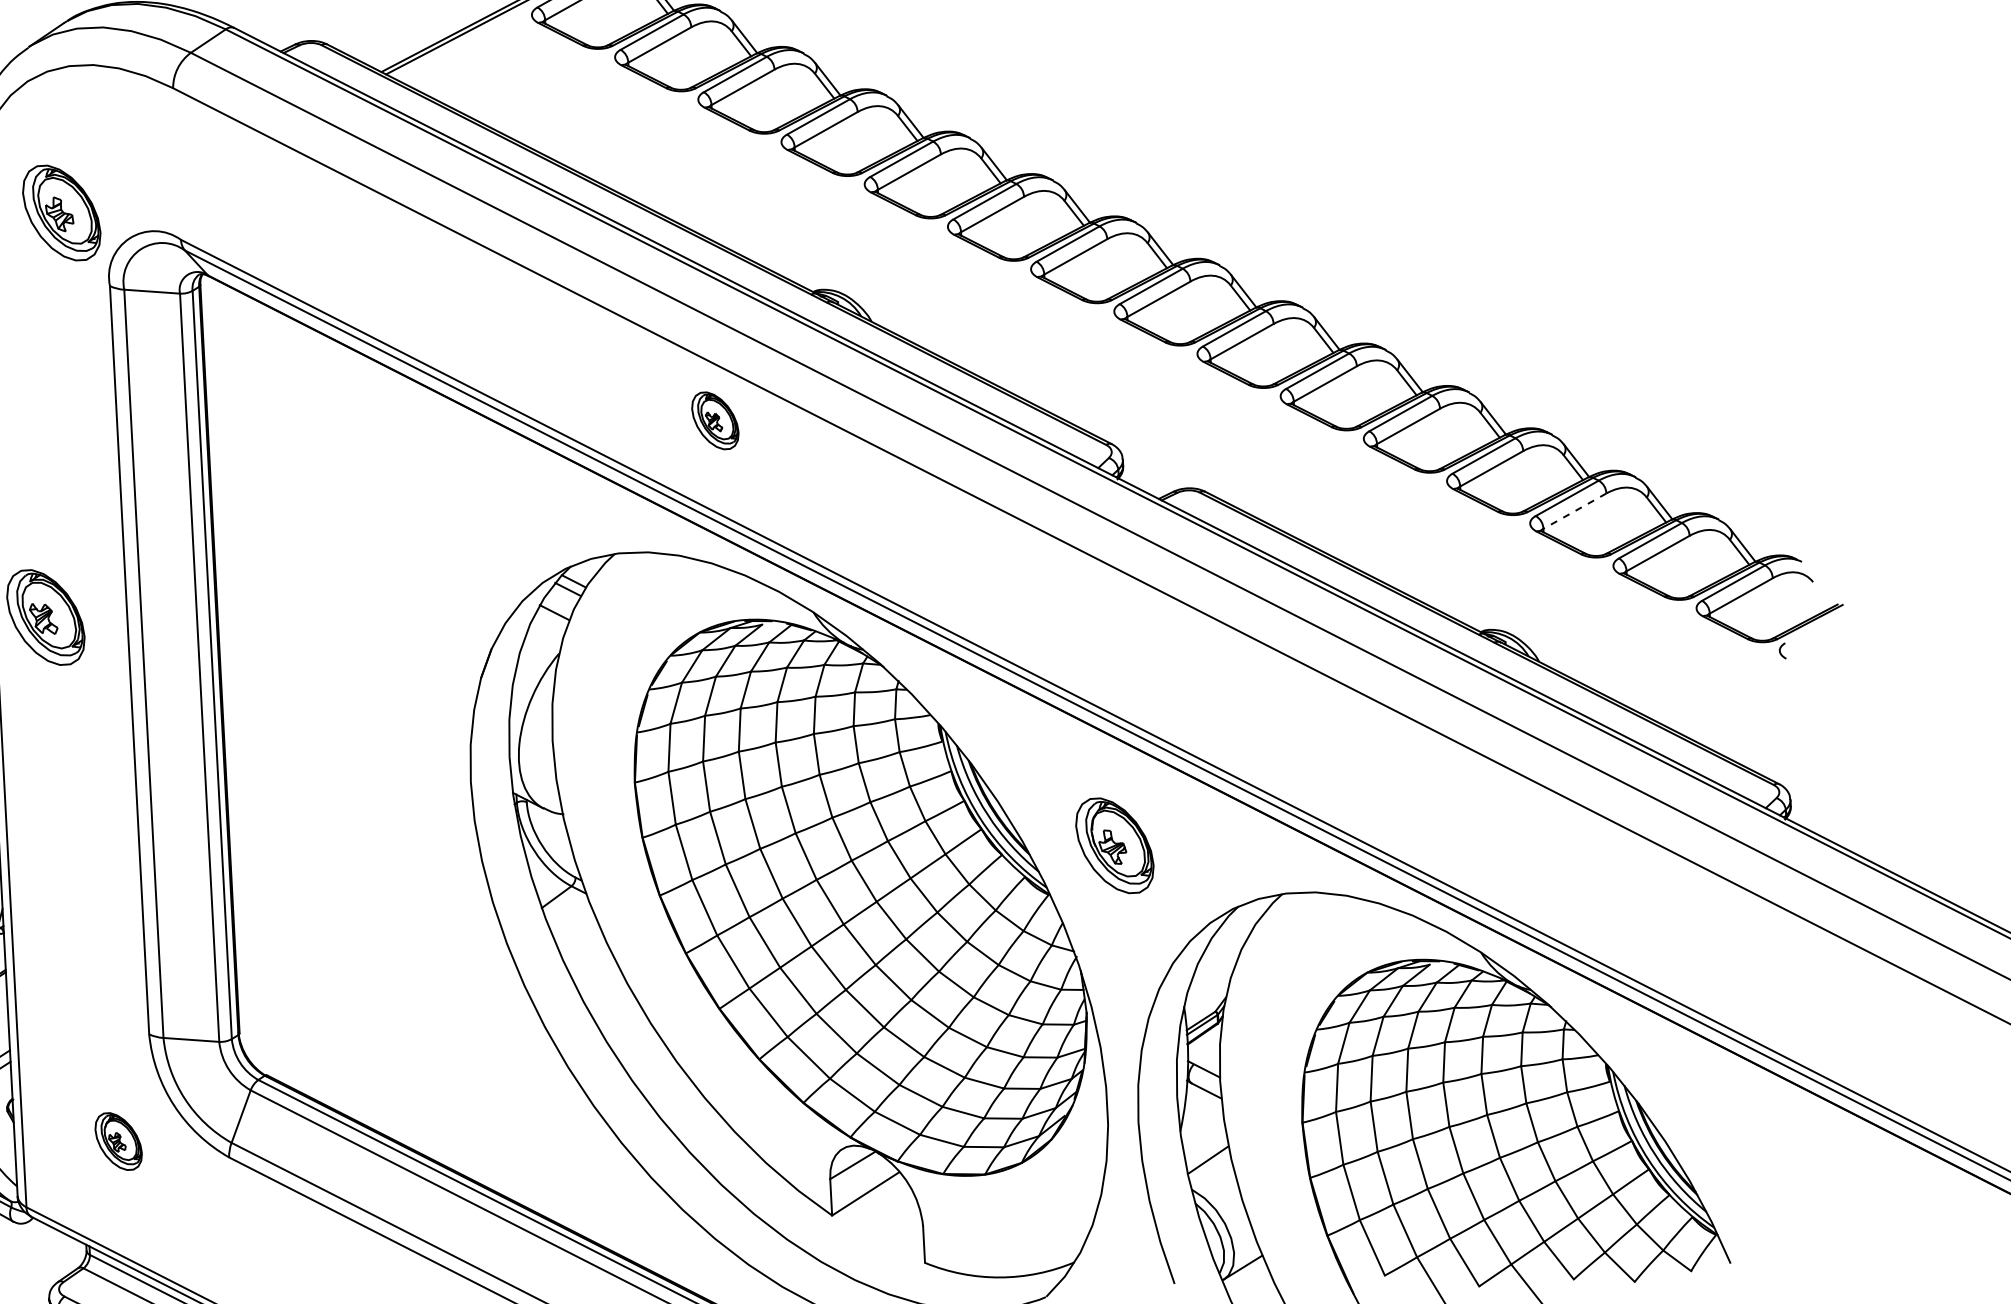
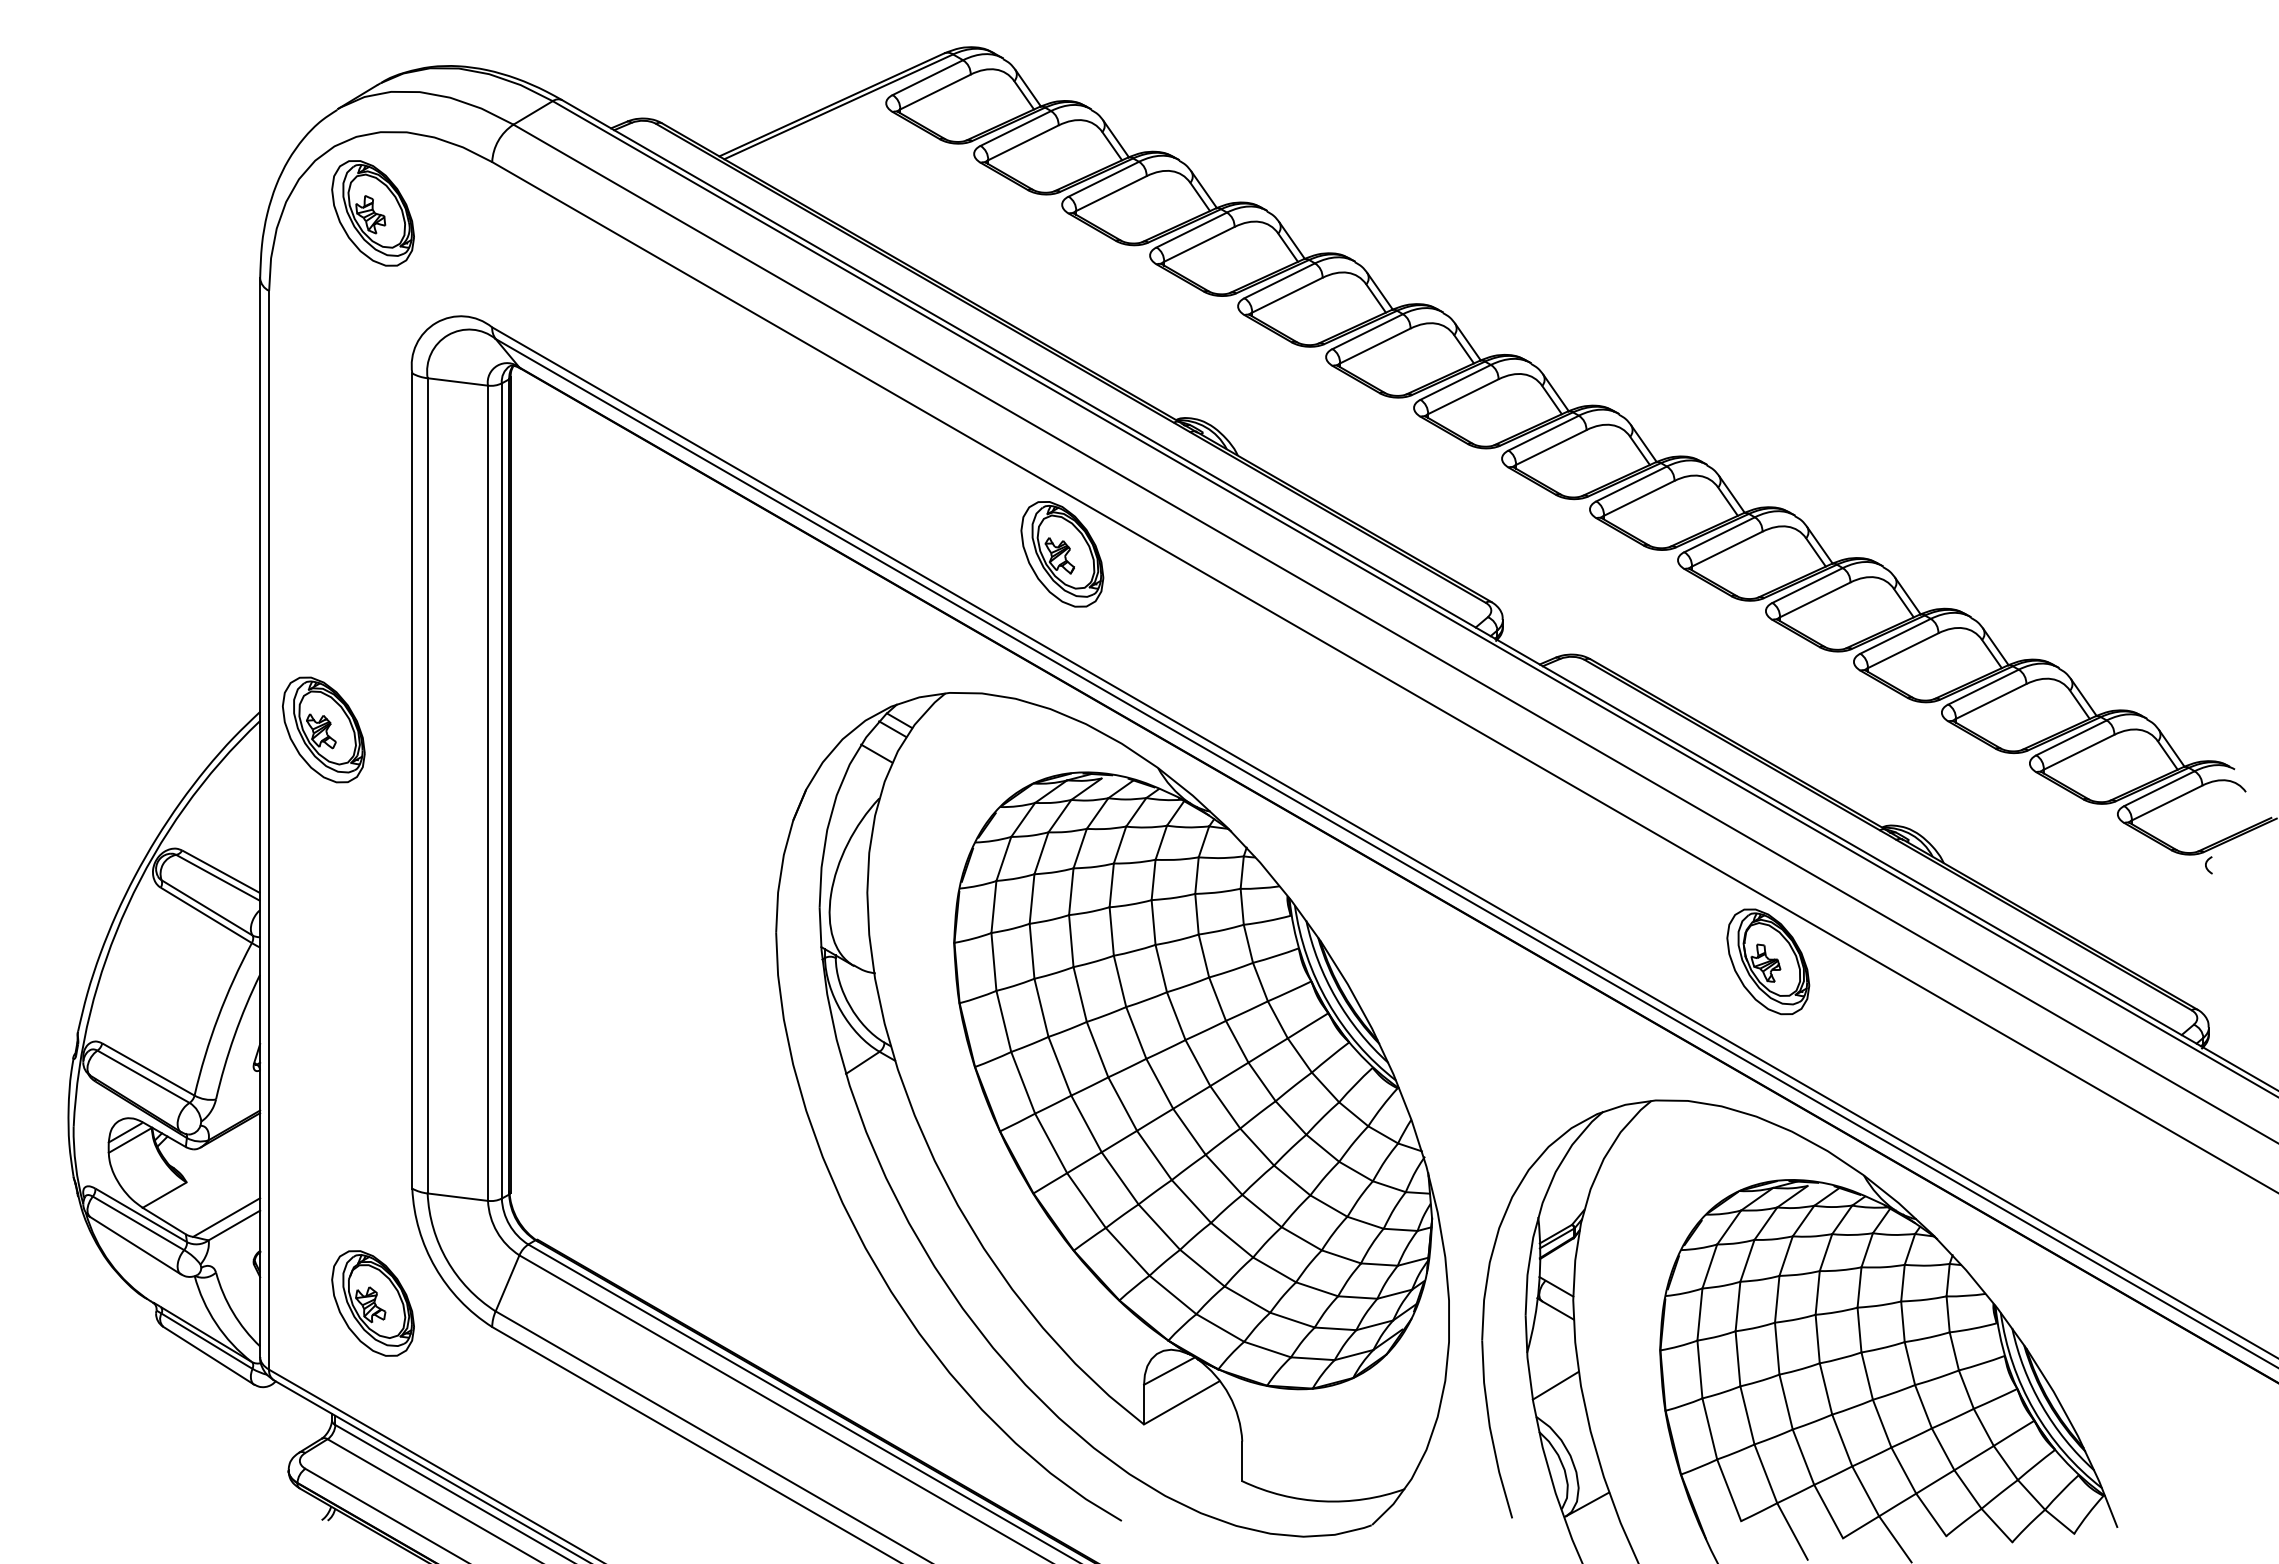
part: (61, 213) -> (372, 213), moved
part: (715, 420) -> (1062, 554), size x1.67
line: (1574, 511) -> (1990, 701), dashed -> solid
part: (1115, 845) -> (1768, 961), moved
part: (118, 1141) -> (372, 1303), size x1.67

